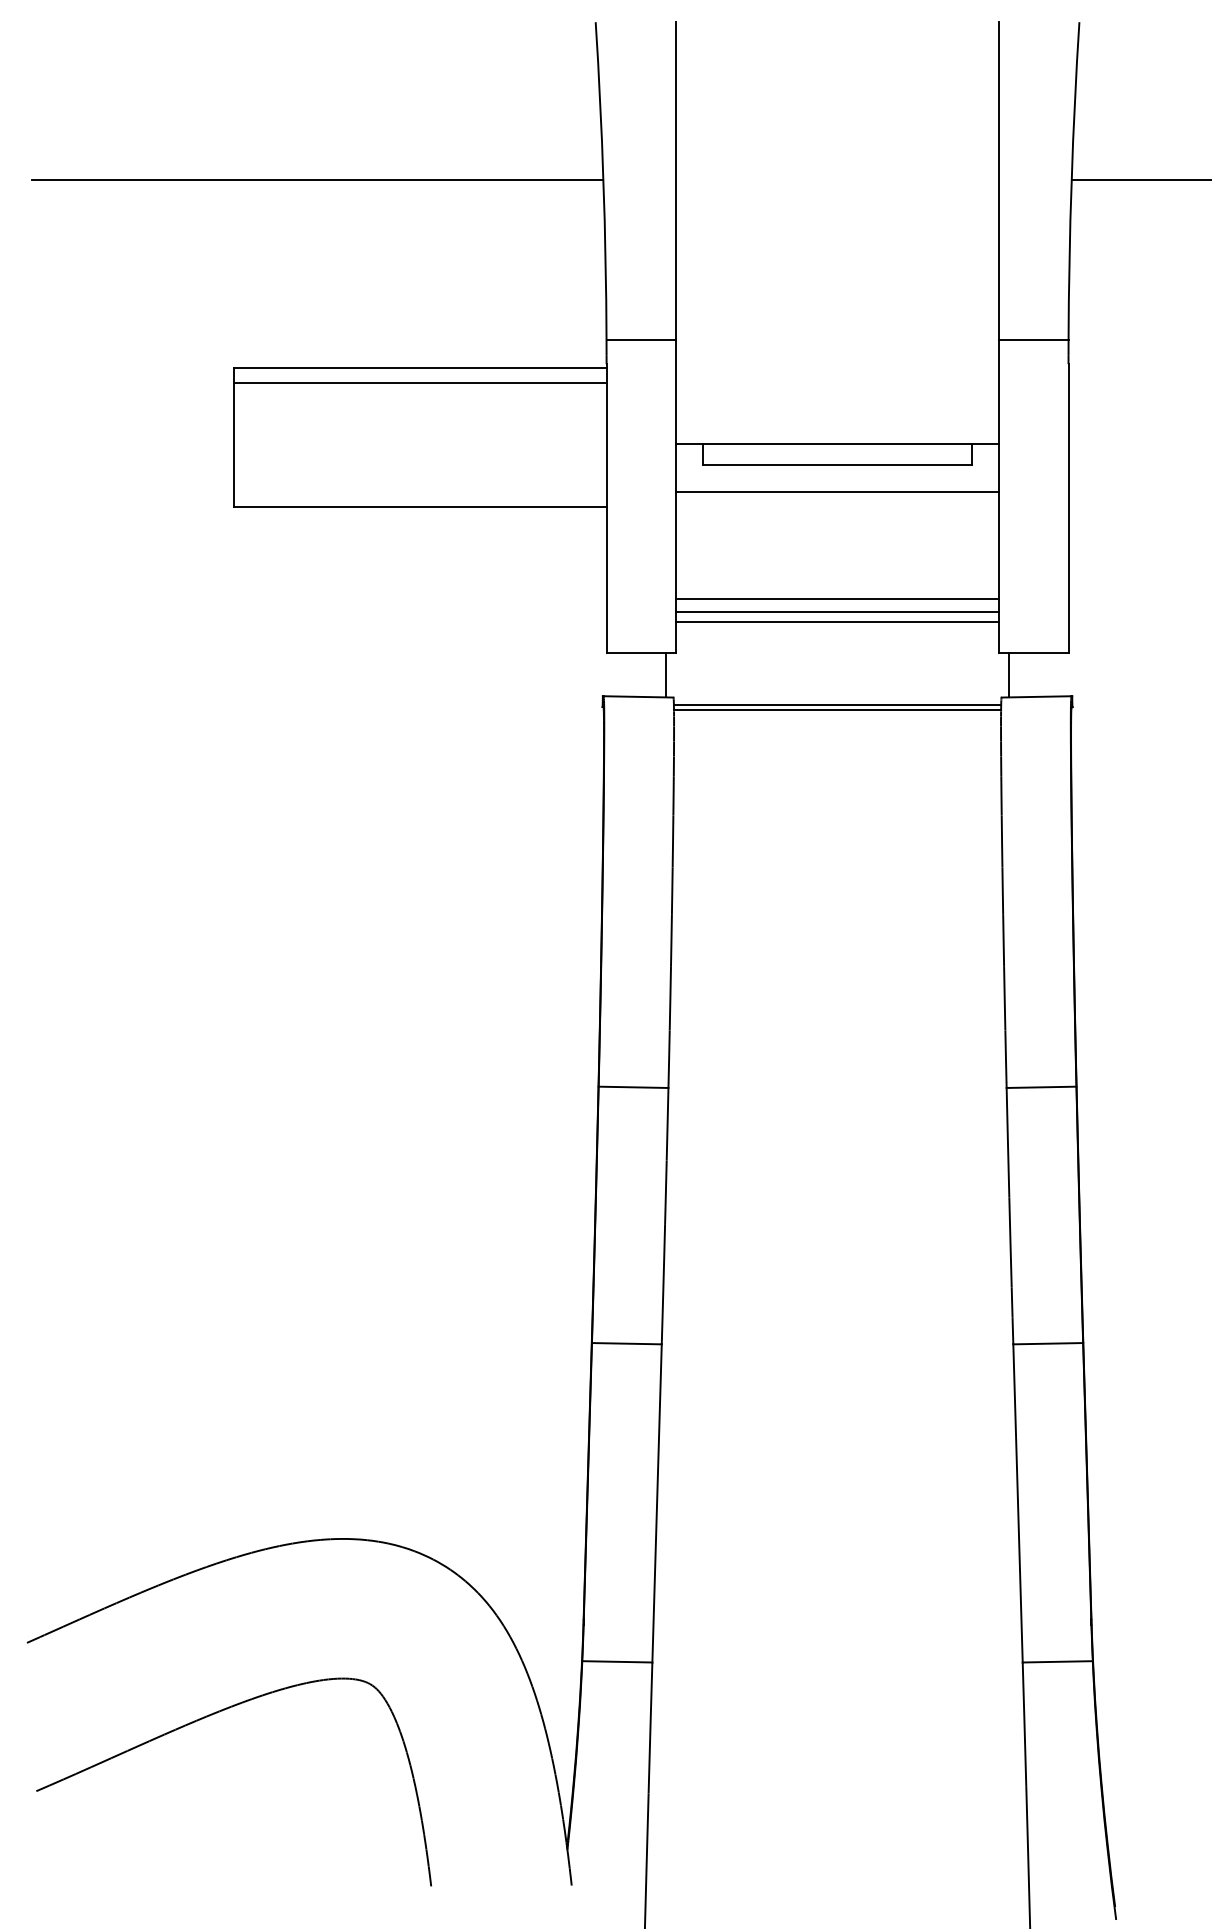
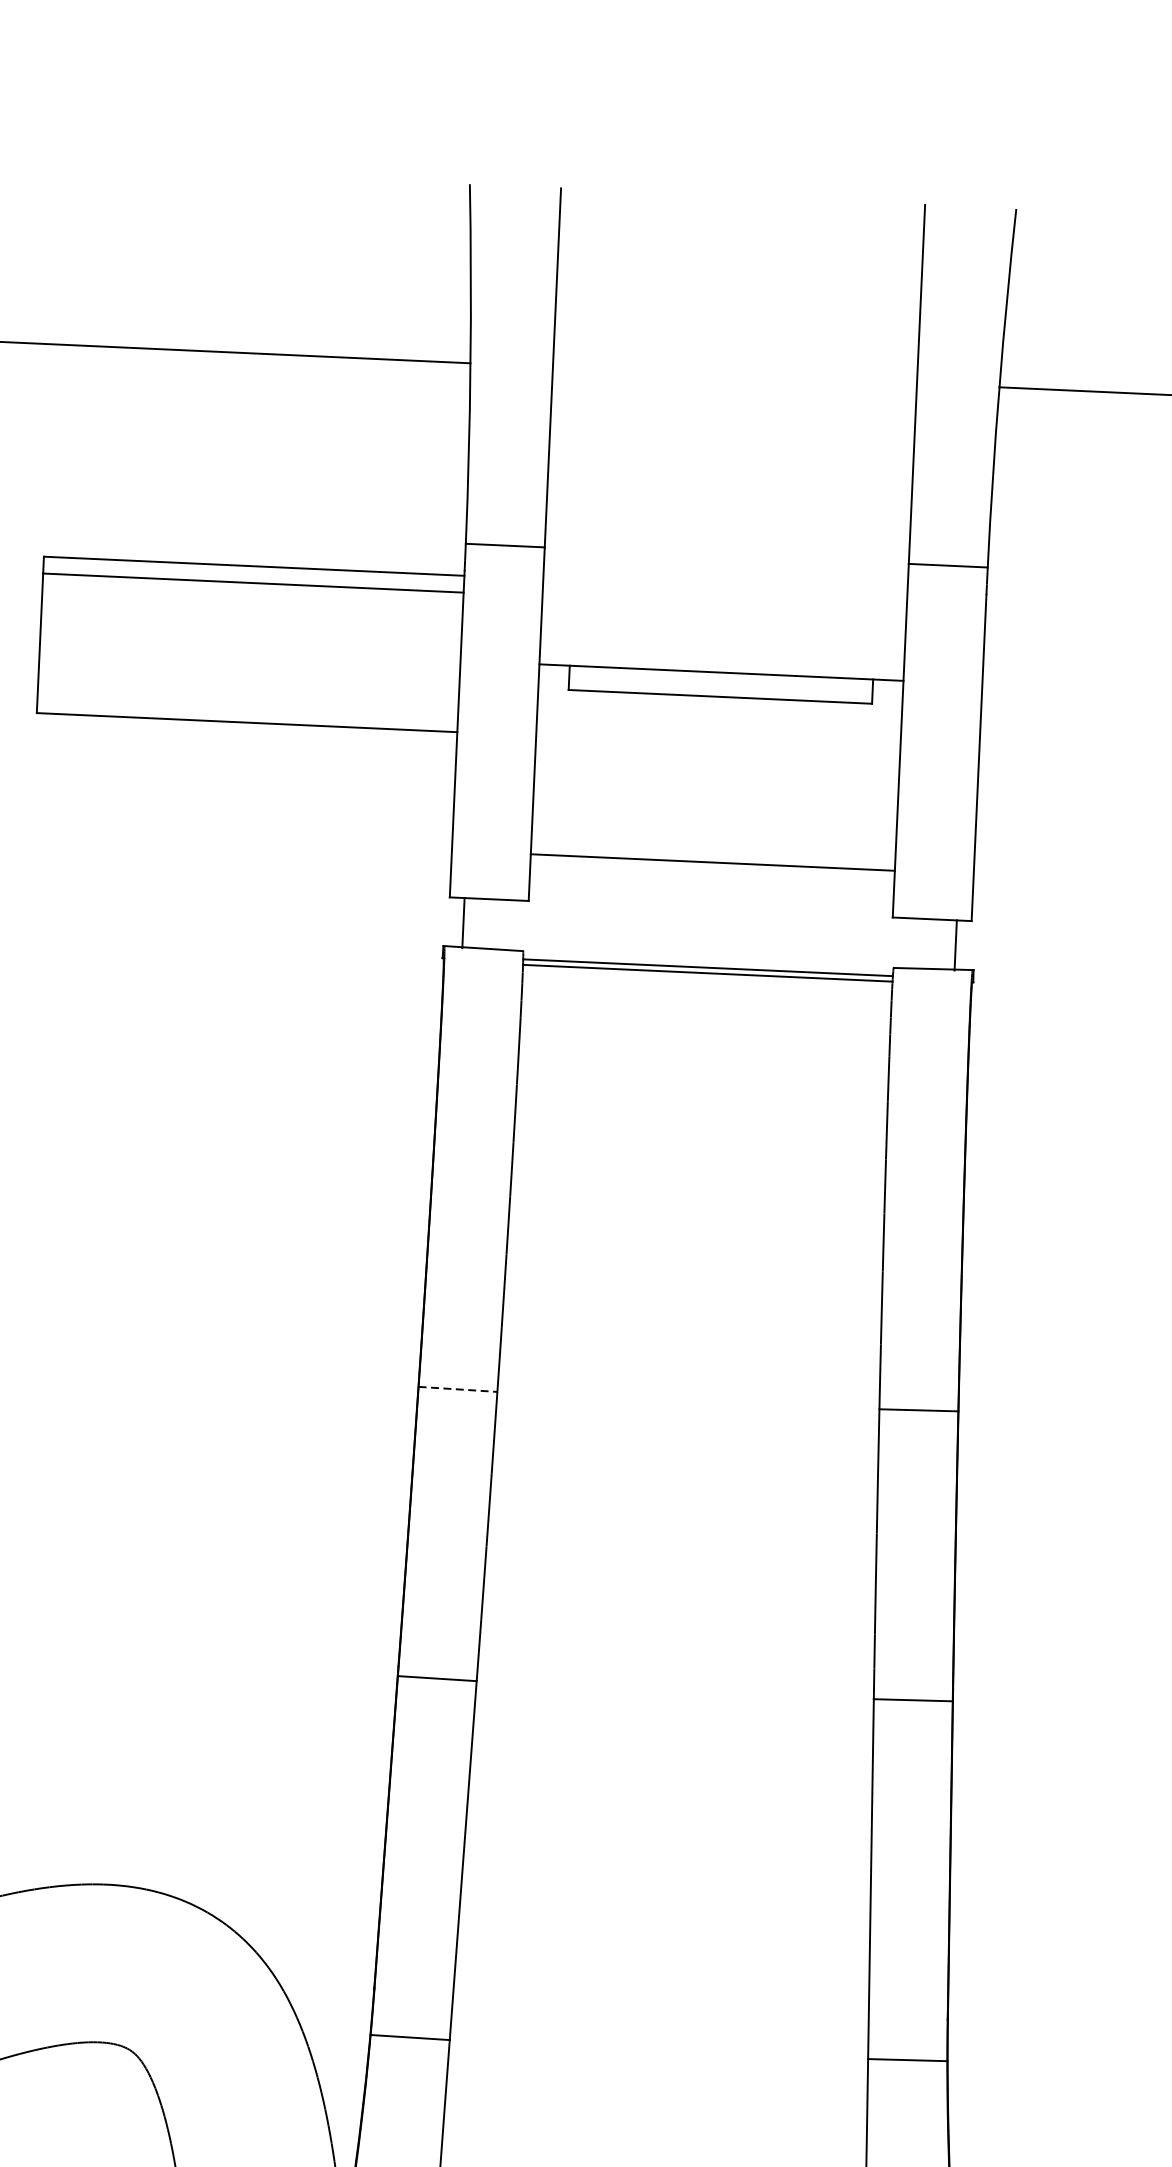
line: (837, 491) -> (718, 726), removed
line: (837, 599) -> (713, 848), removed
line: (837, 622) -> (712, 874), removed
line: (665, 675) -> (463, 923), moved
line: (1009, 675) -> (955, 945), moved
line: (633, 1087) -> (457, 1389), solid -> dashed

